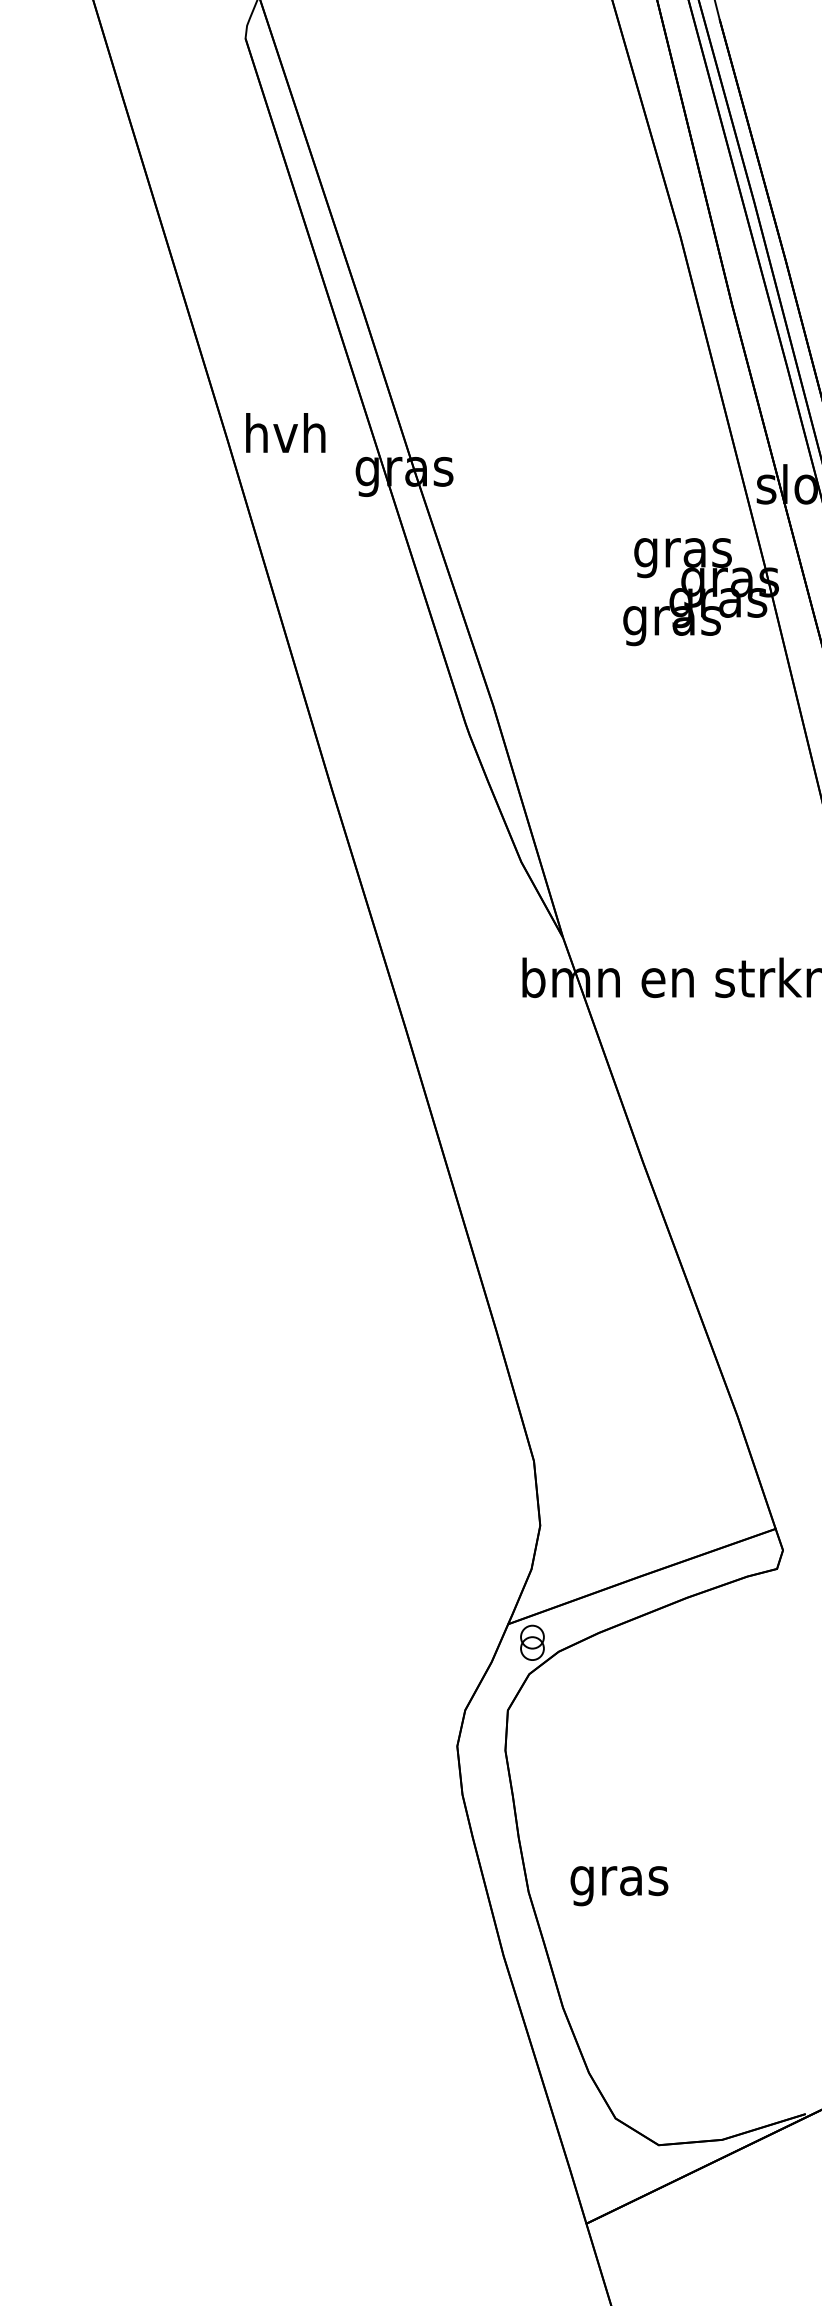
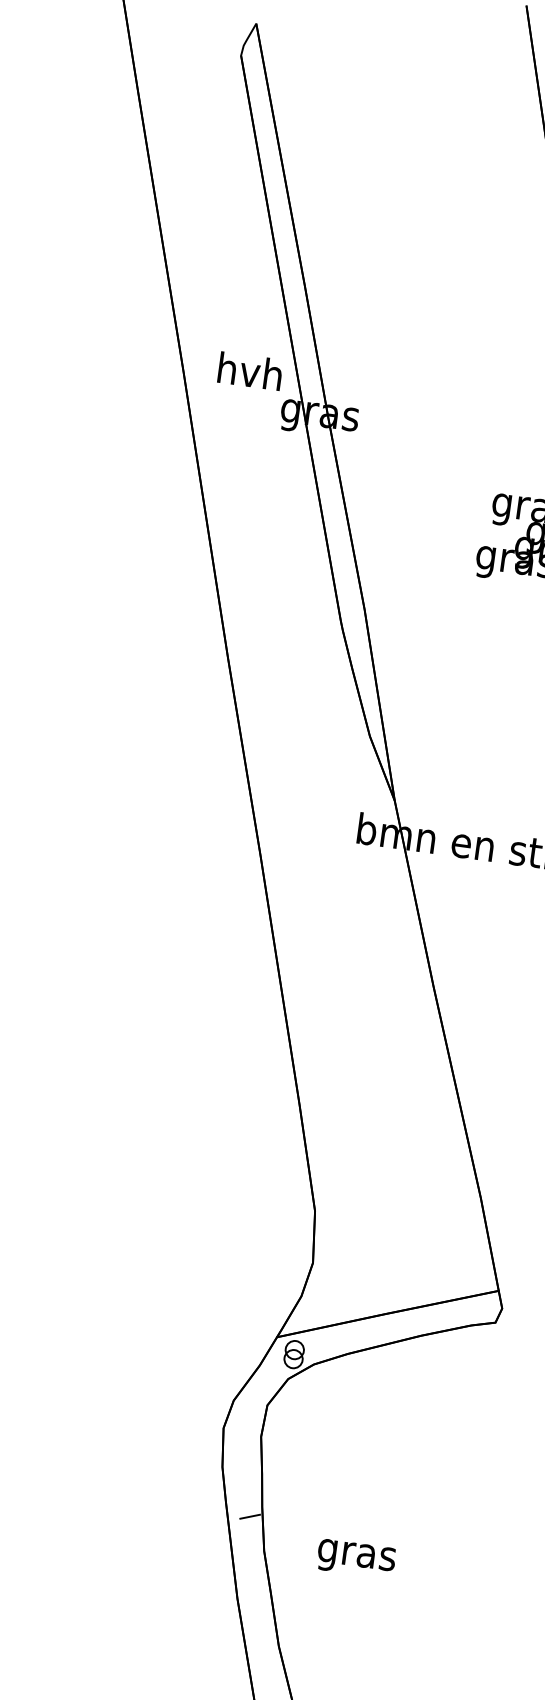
text: (285, 432) -> (250, 370), moved
line: (505, 1851) -> (250, 1516), added
text: (619, 1886) -> (356, 1559), moved

